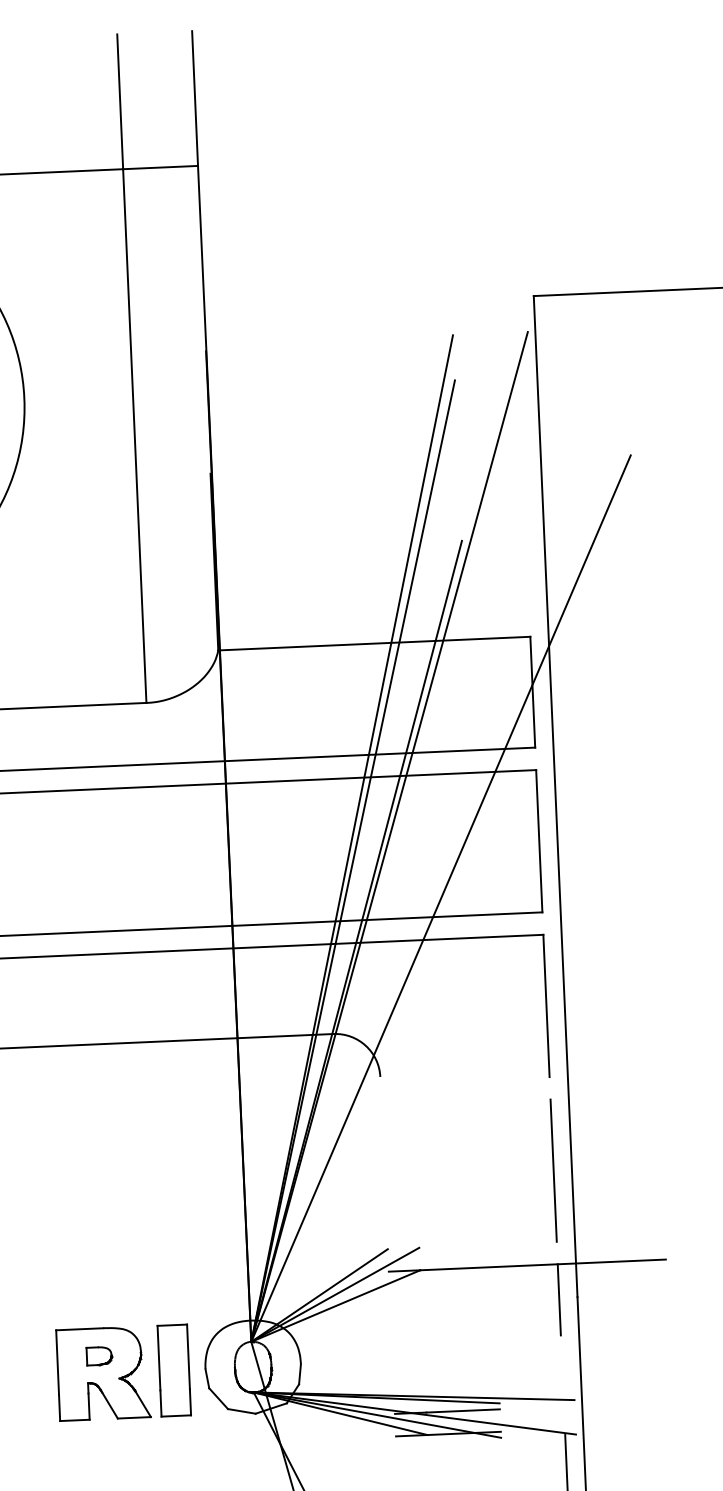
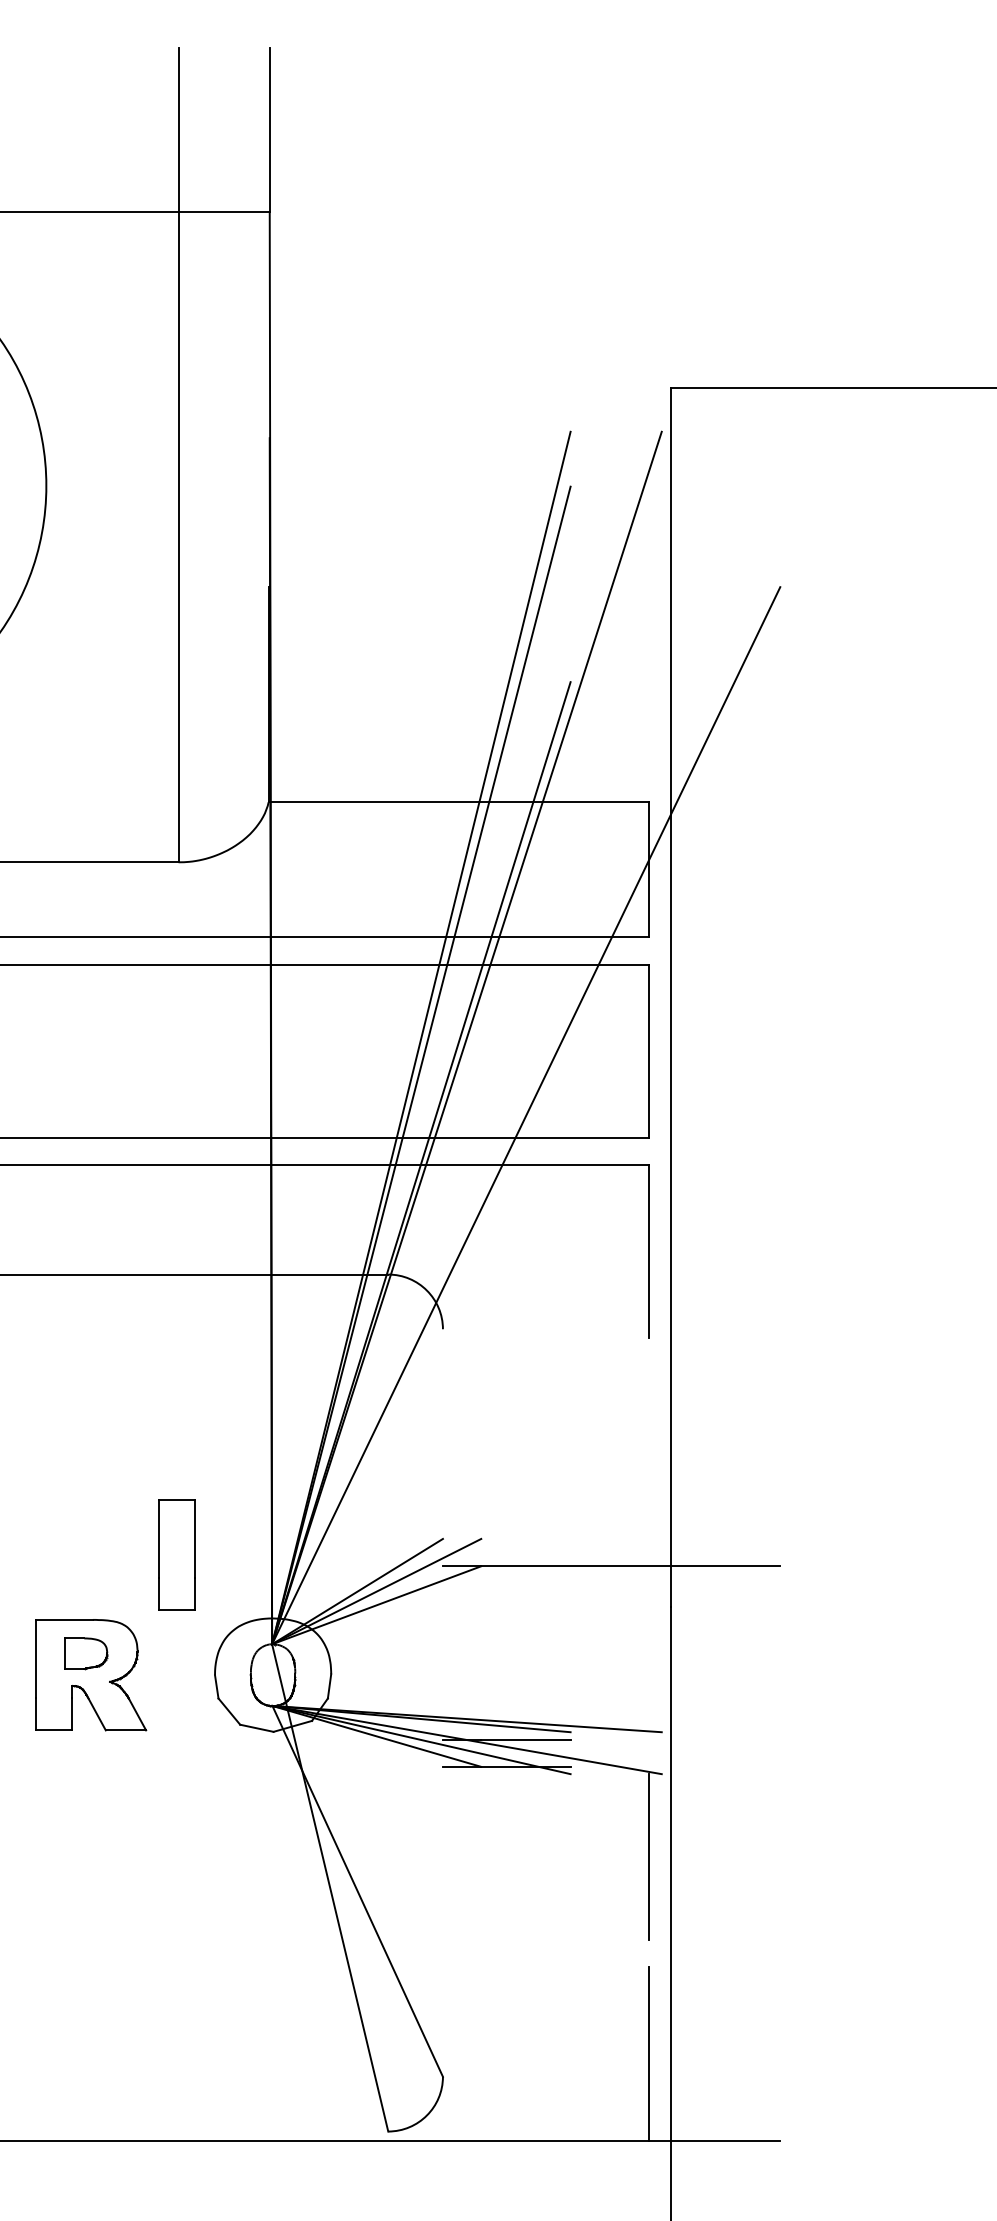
line: (553, 1170) -> (648, 1451), removed
line: (559, 1299) -> (648, 1609), removed
part: (100, 1356) -> (87, 1653), size x1.4
part: (173, 1370) -> (176, 1554), moved

